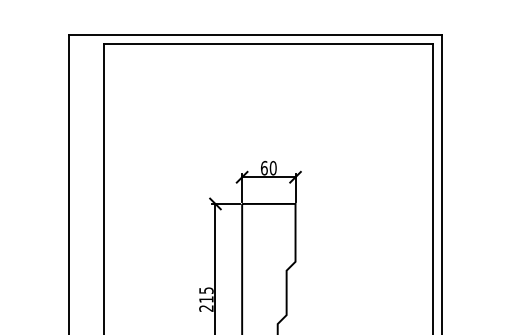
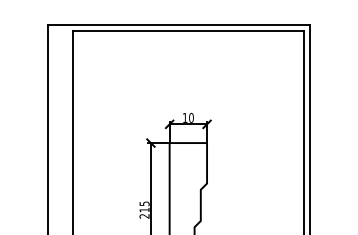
text: (263, 167) -> (184, 117), 60 -> 10

